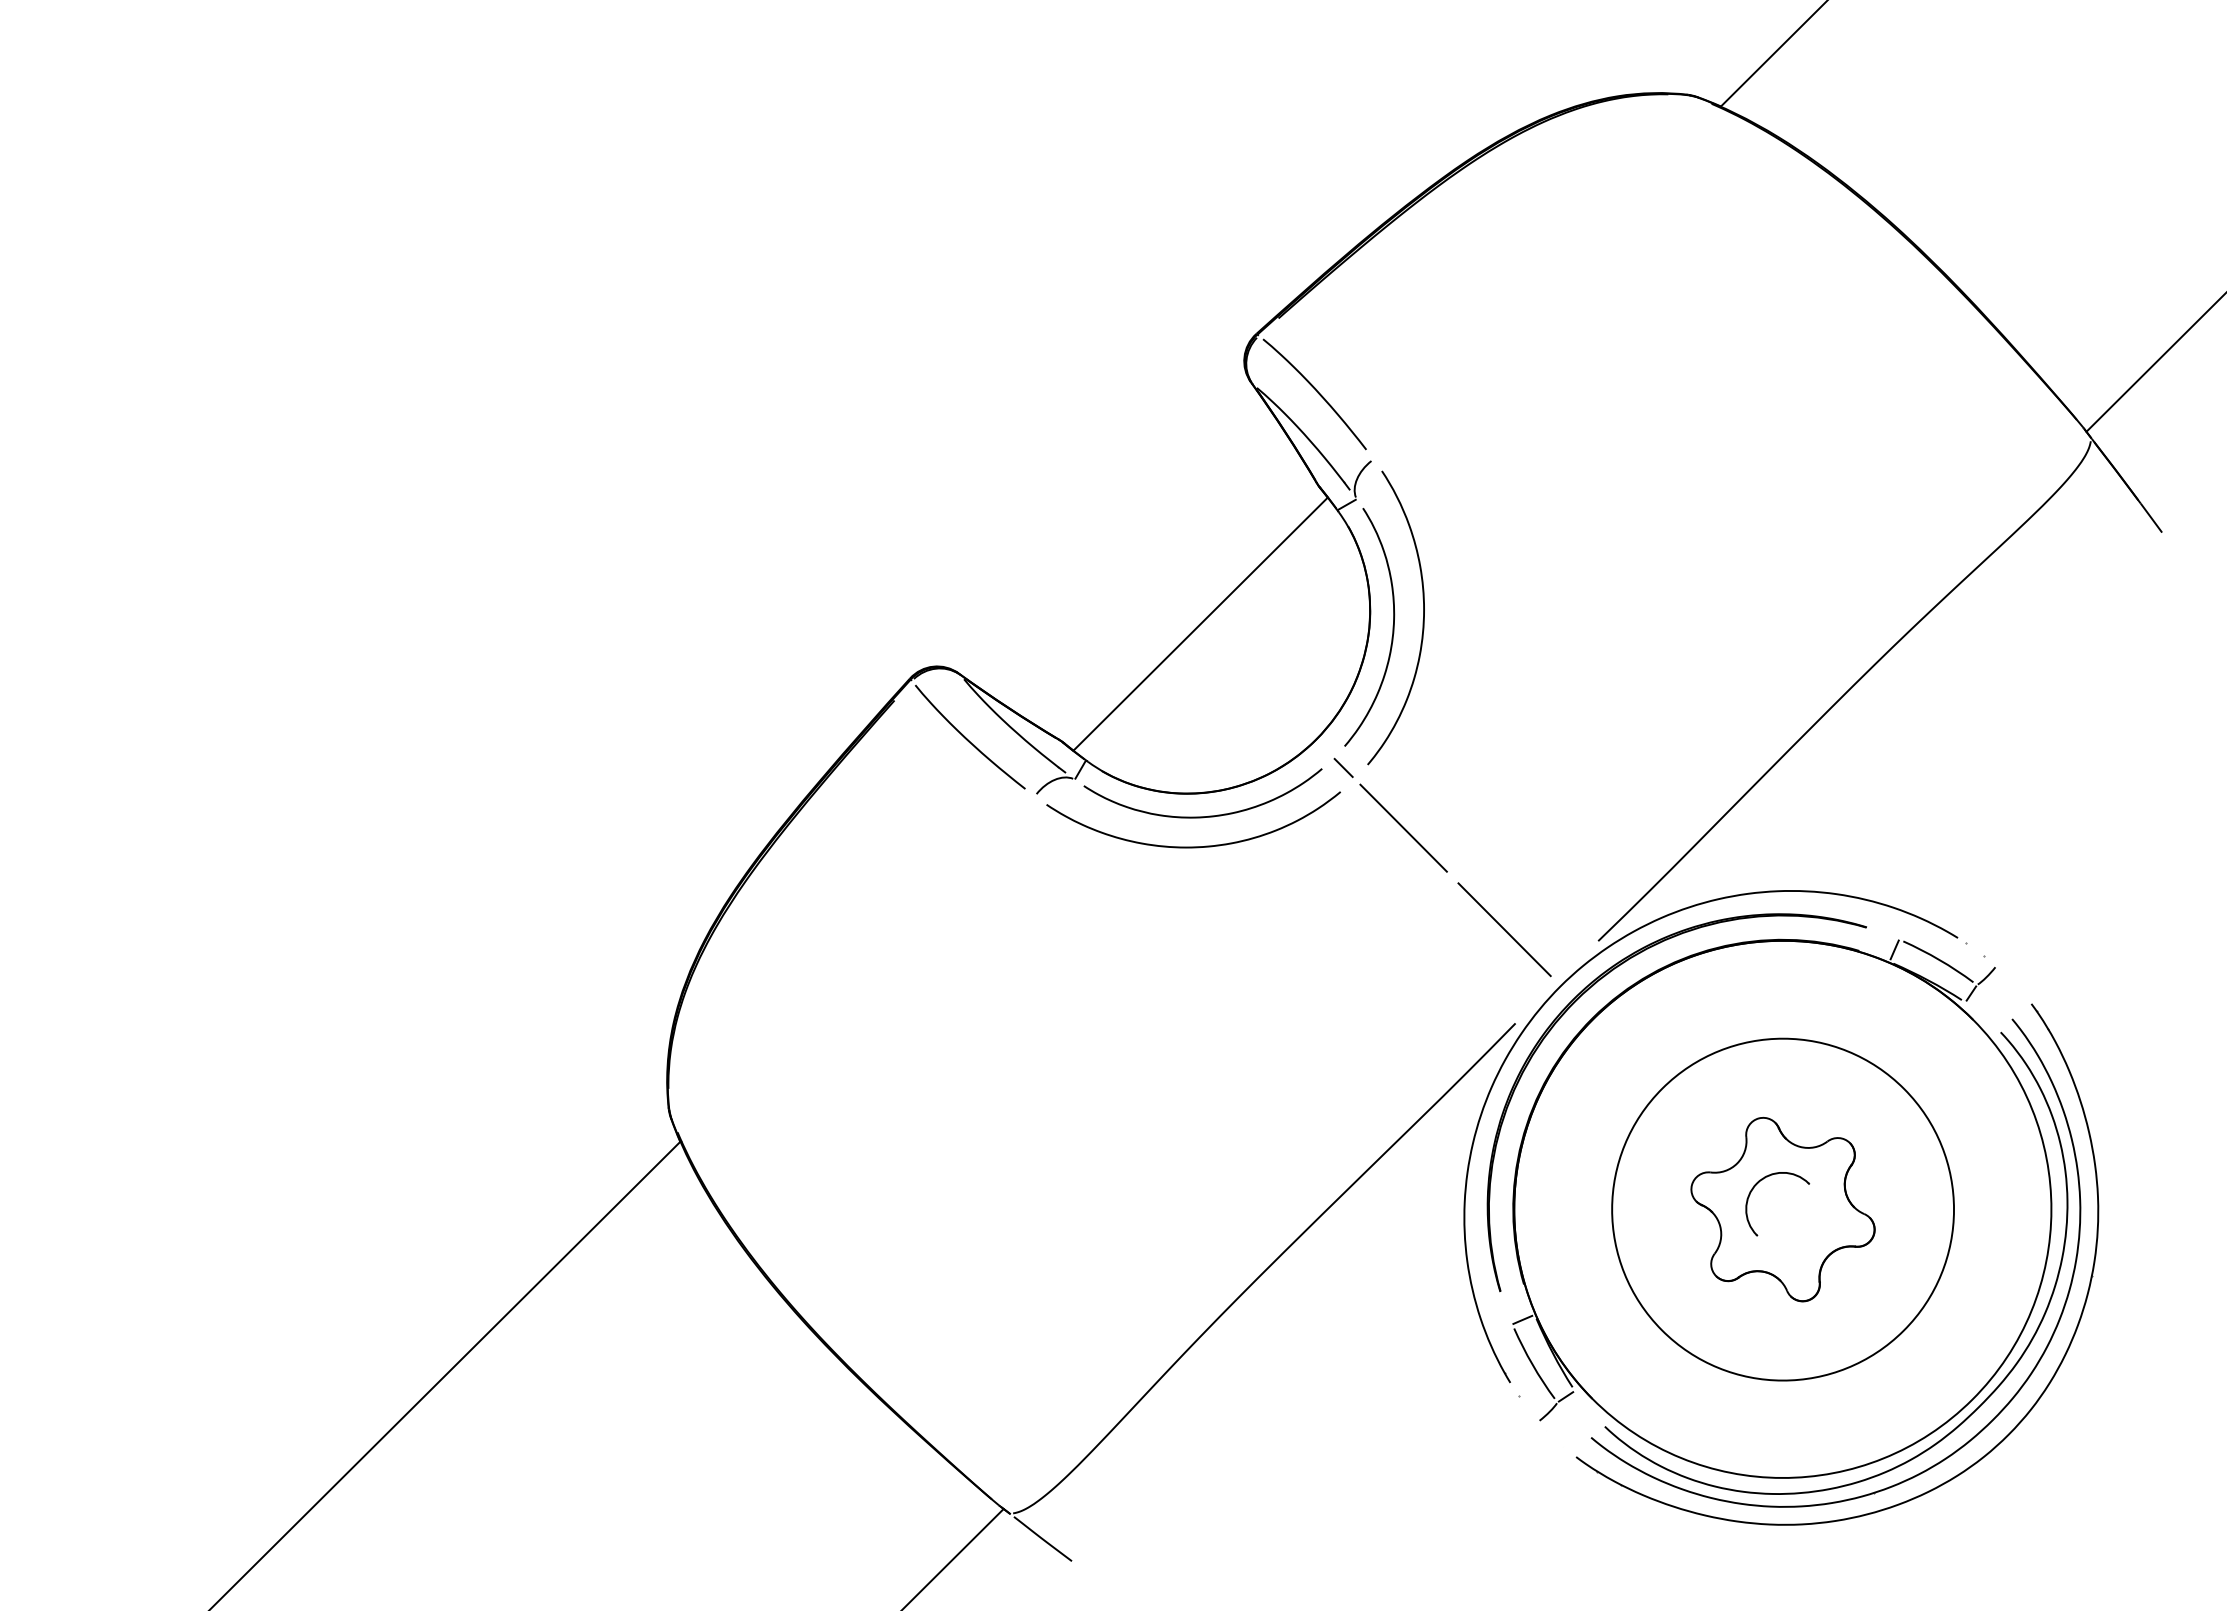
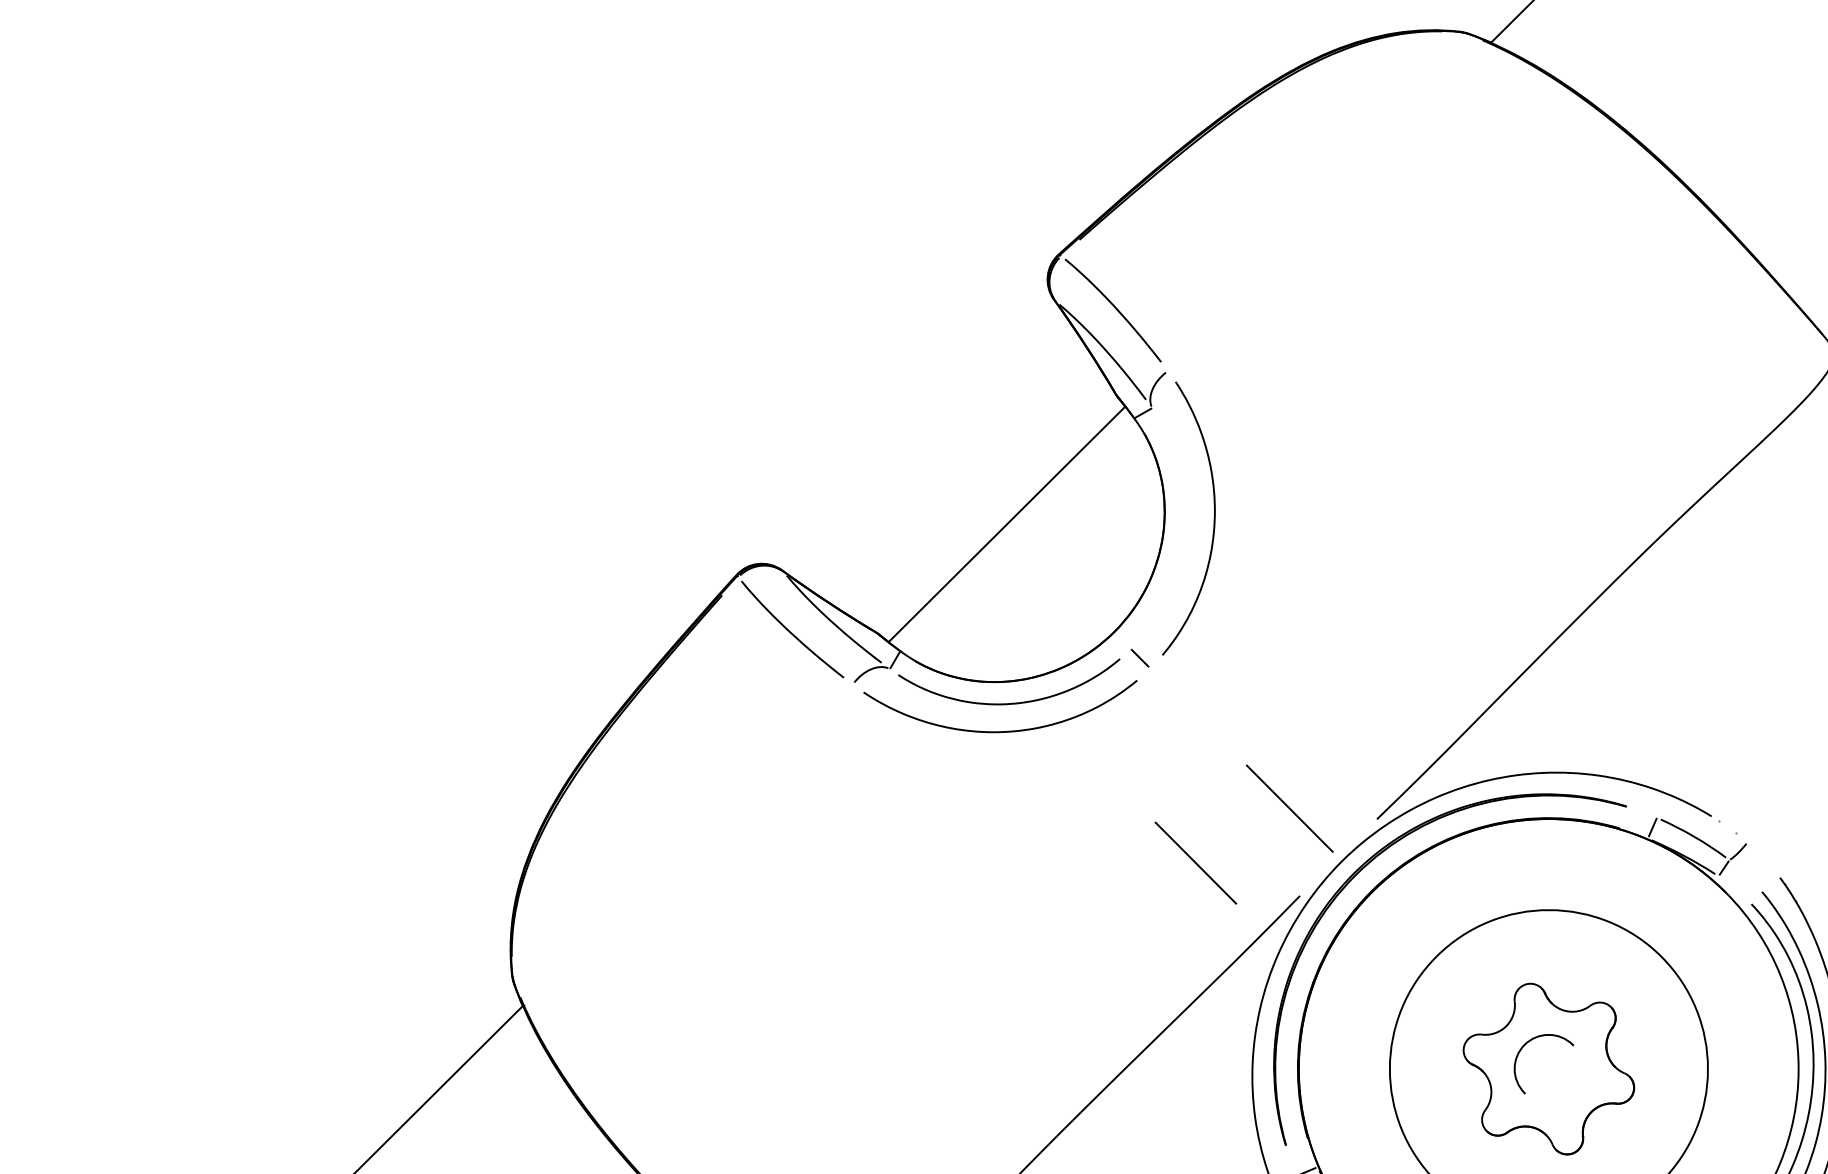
curve: (1392, 627) -> (1185, 527), removed
line: (1403, 827) -> (1195, 862), moved

